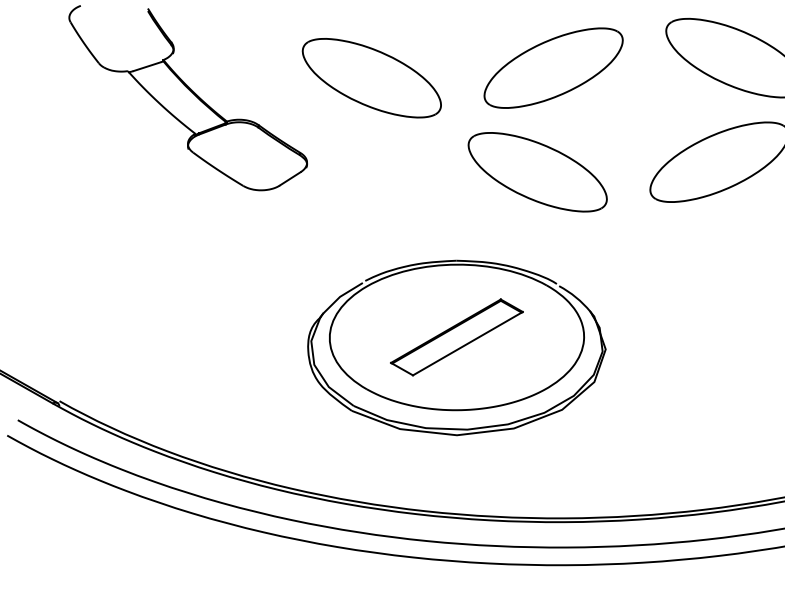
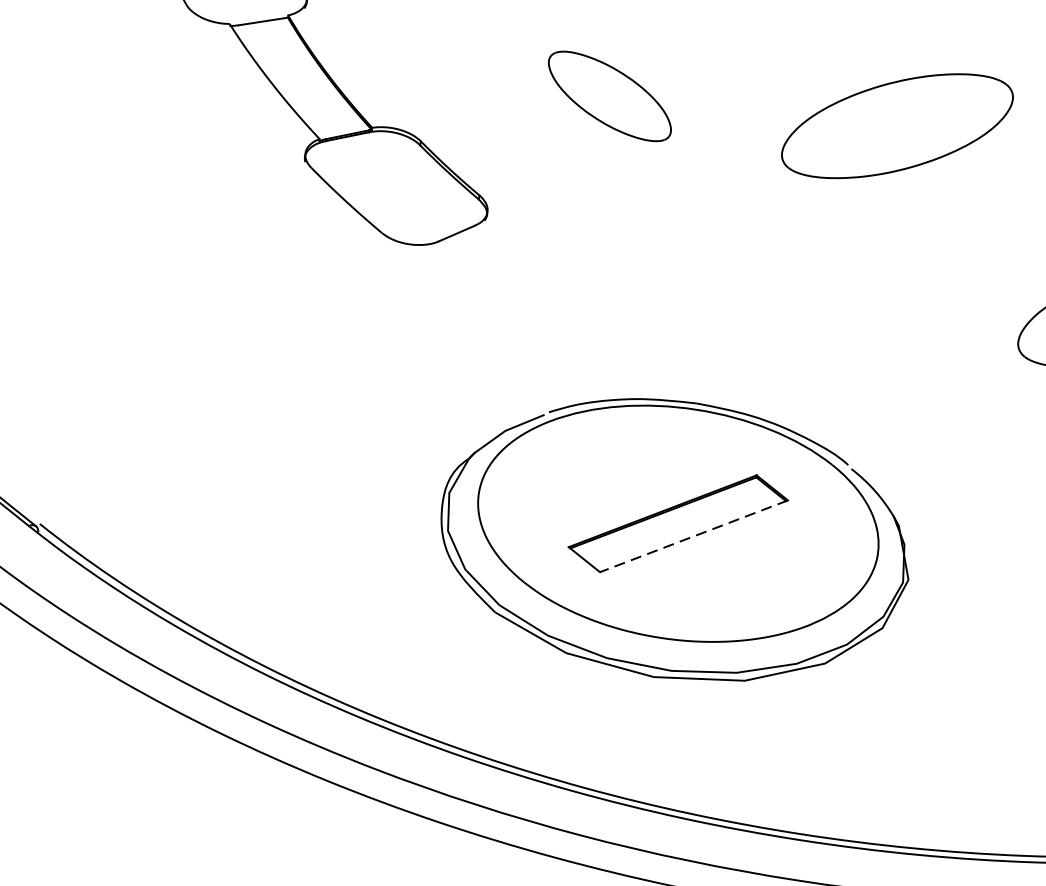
part: (371, 78) -> (609, 96), size x0.6
part: (537, 172) -> (845, 285), removed
line: (467, 343) -> (693, 535), solid -> dashed

